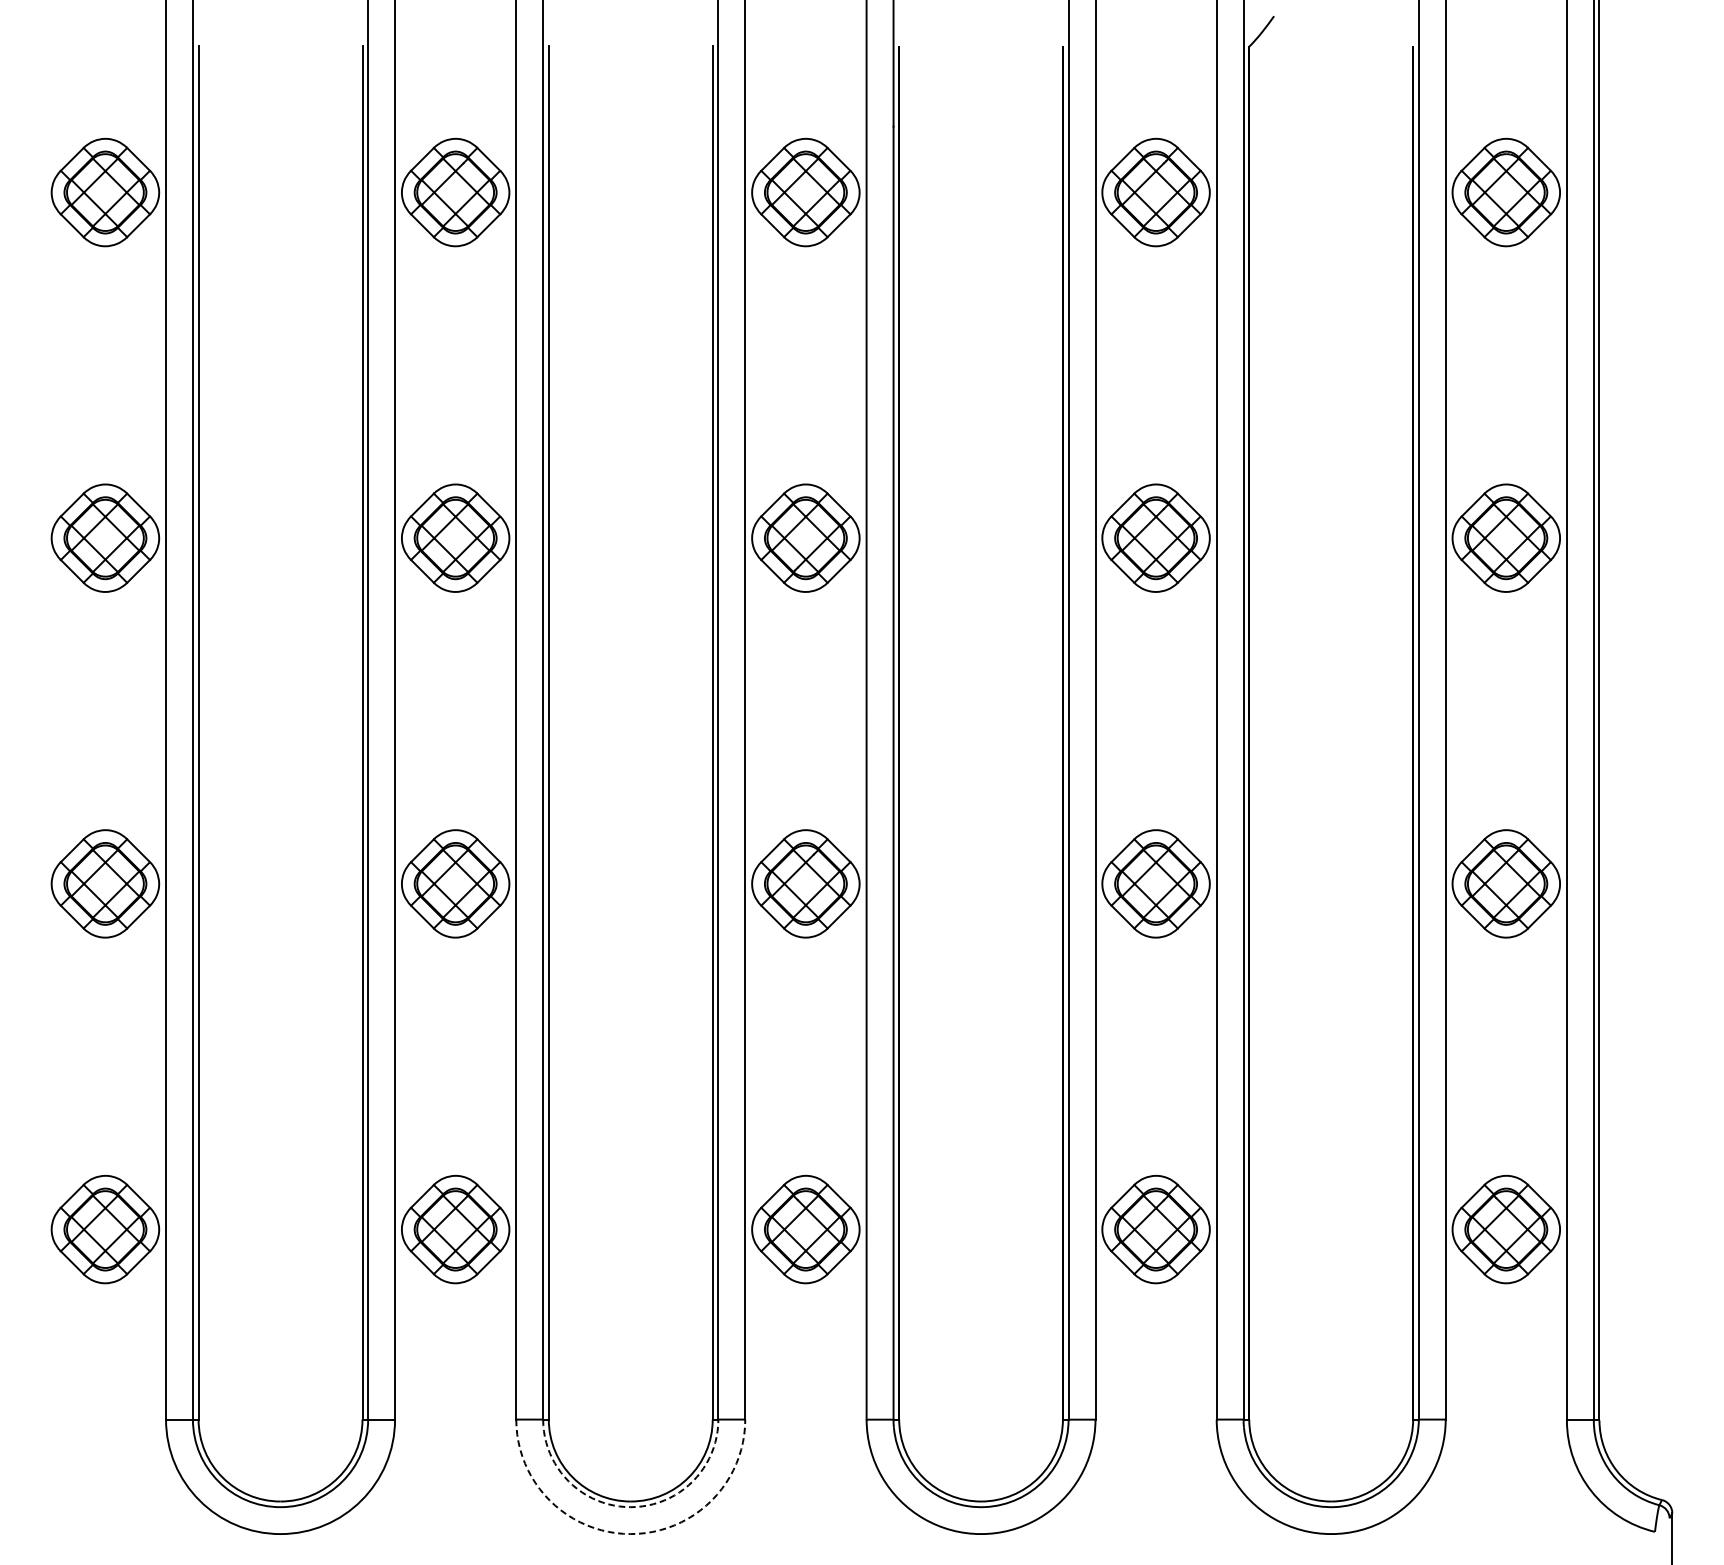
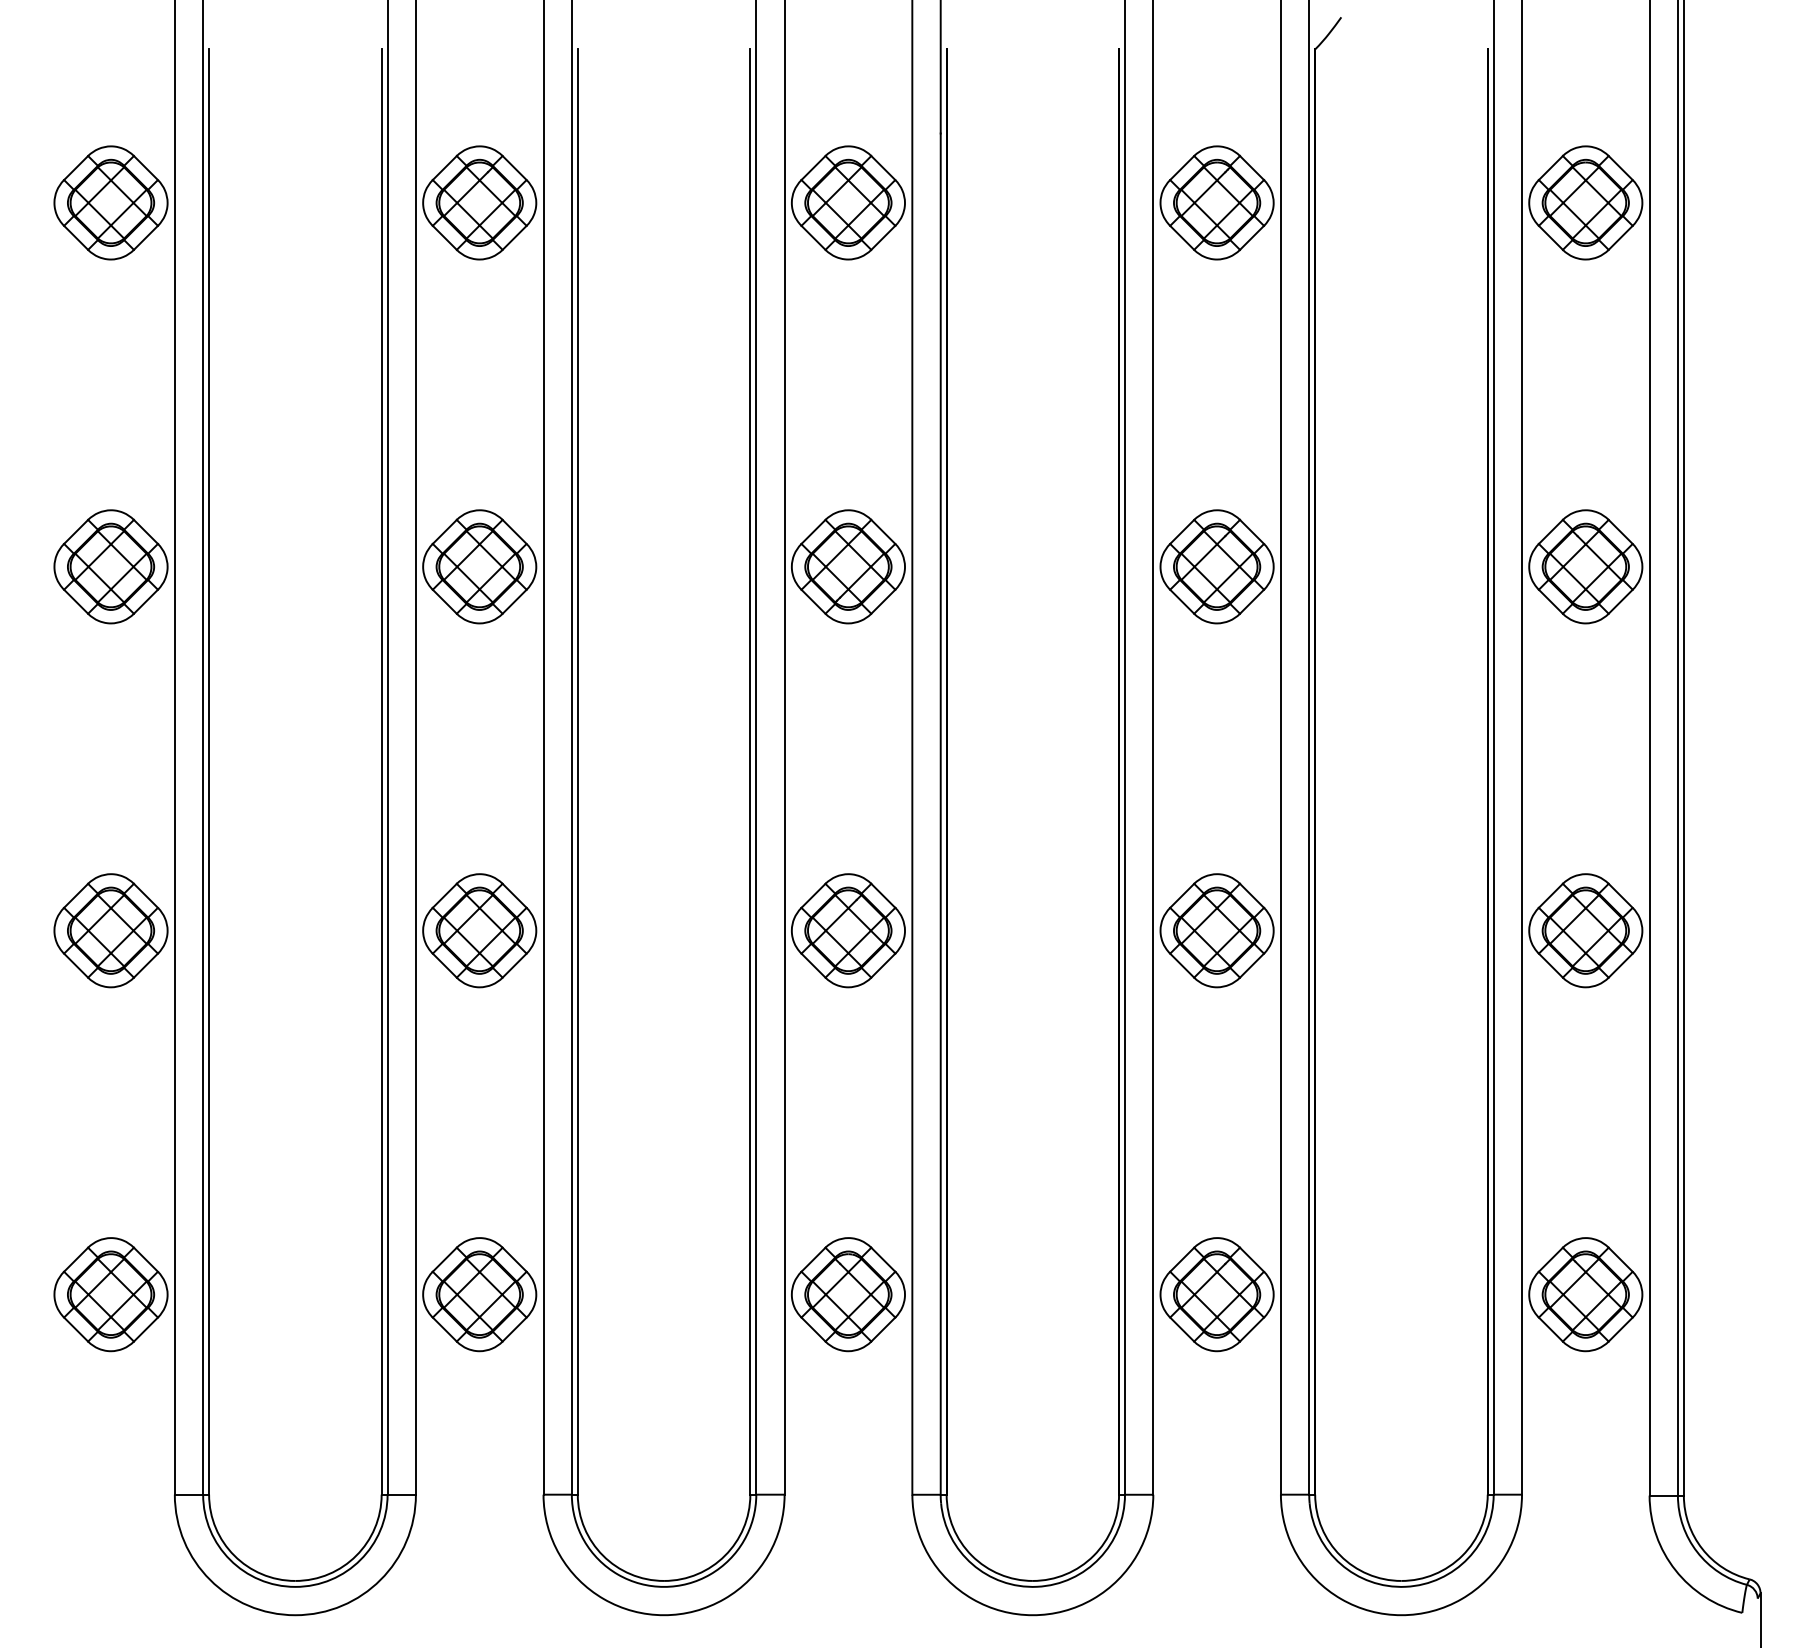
arc: (631, 1506) -> (664, 1586), dashed -> solid
arc: (631, 1534) -> (664, 1615), dashed -> solid

